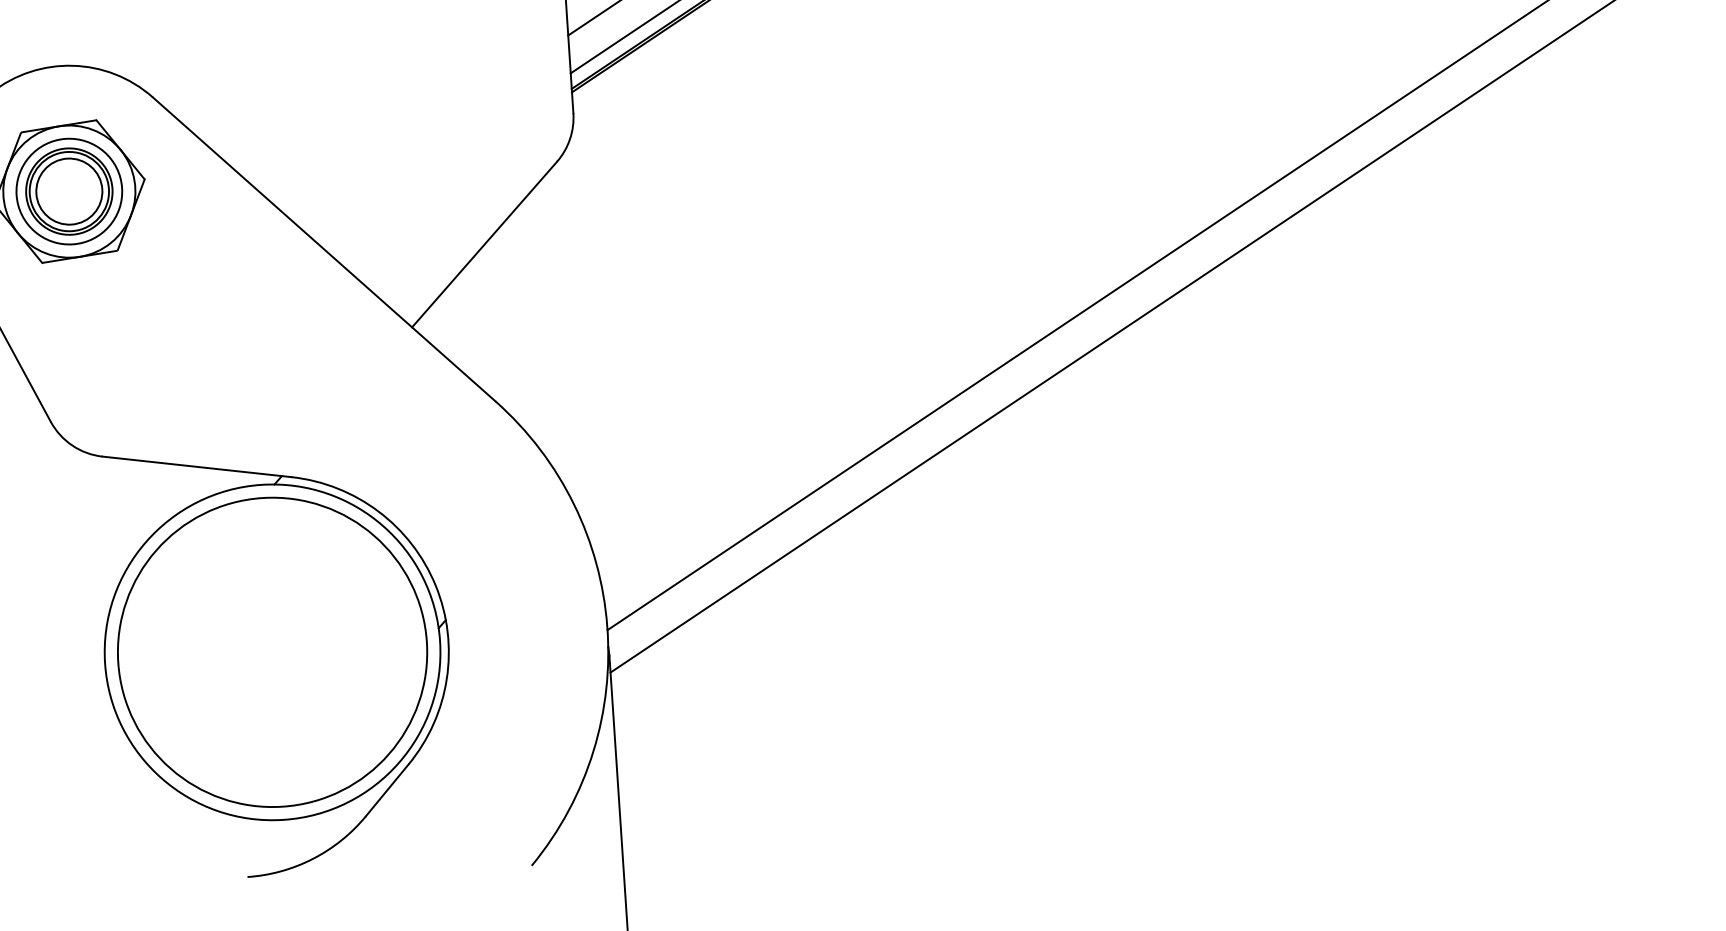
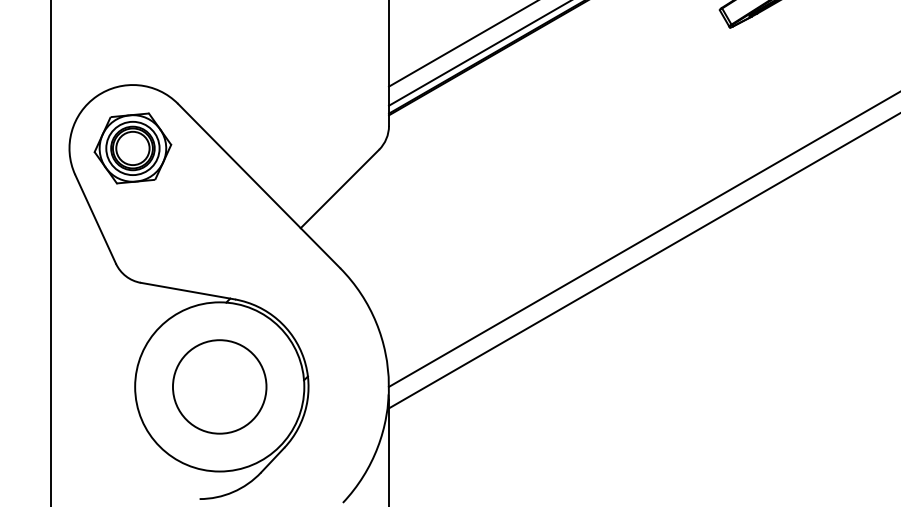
circle: (272, 651) -> (219, 386), size x0.6

